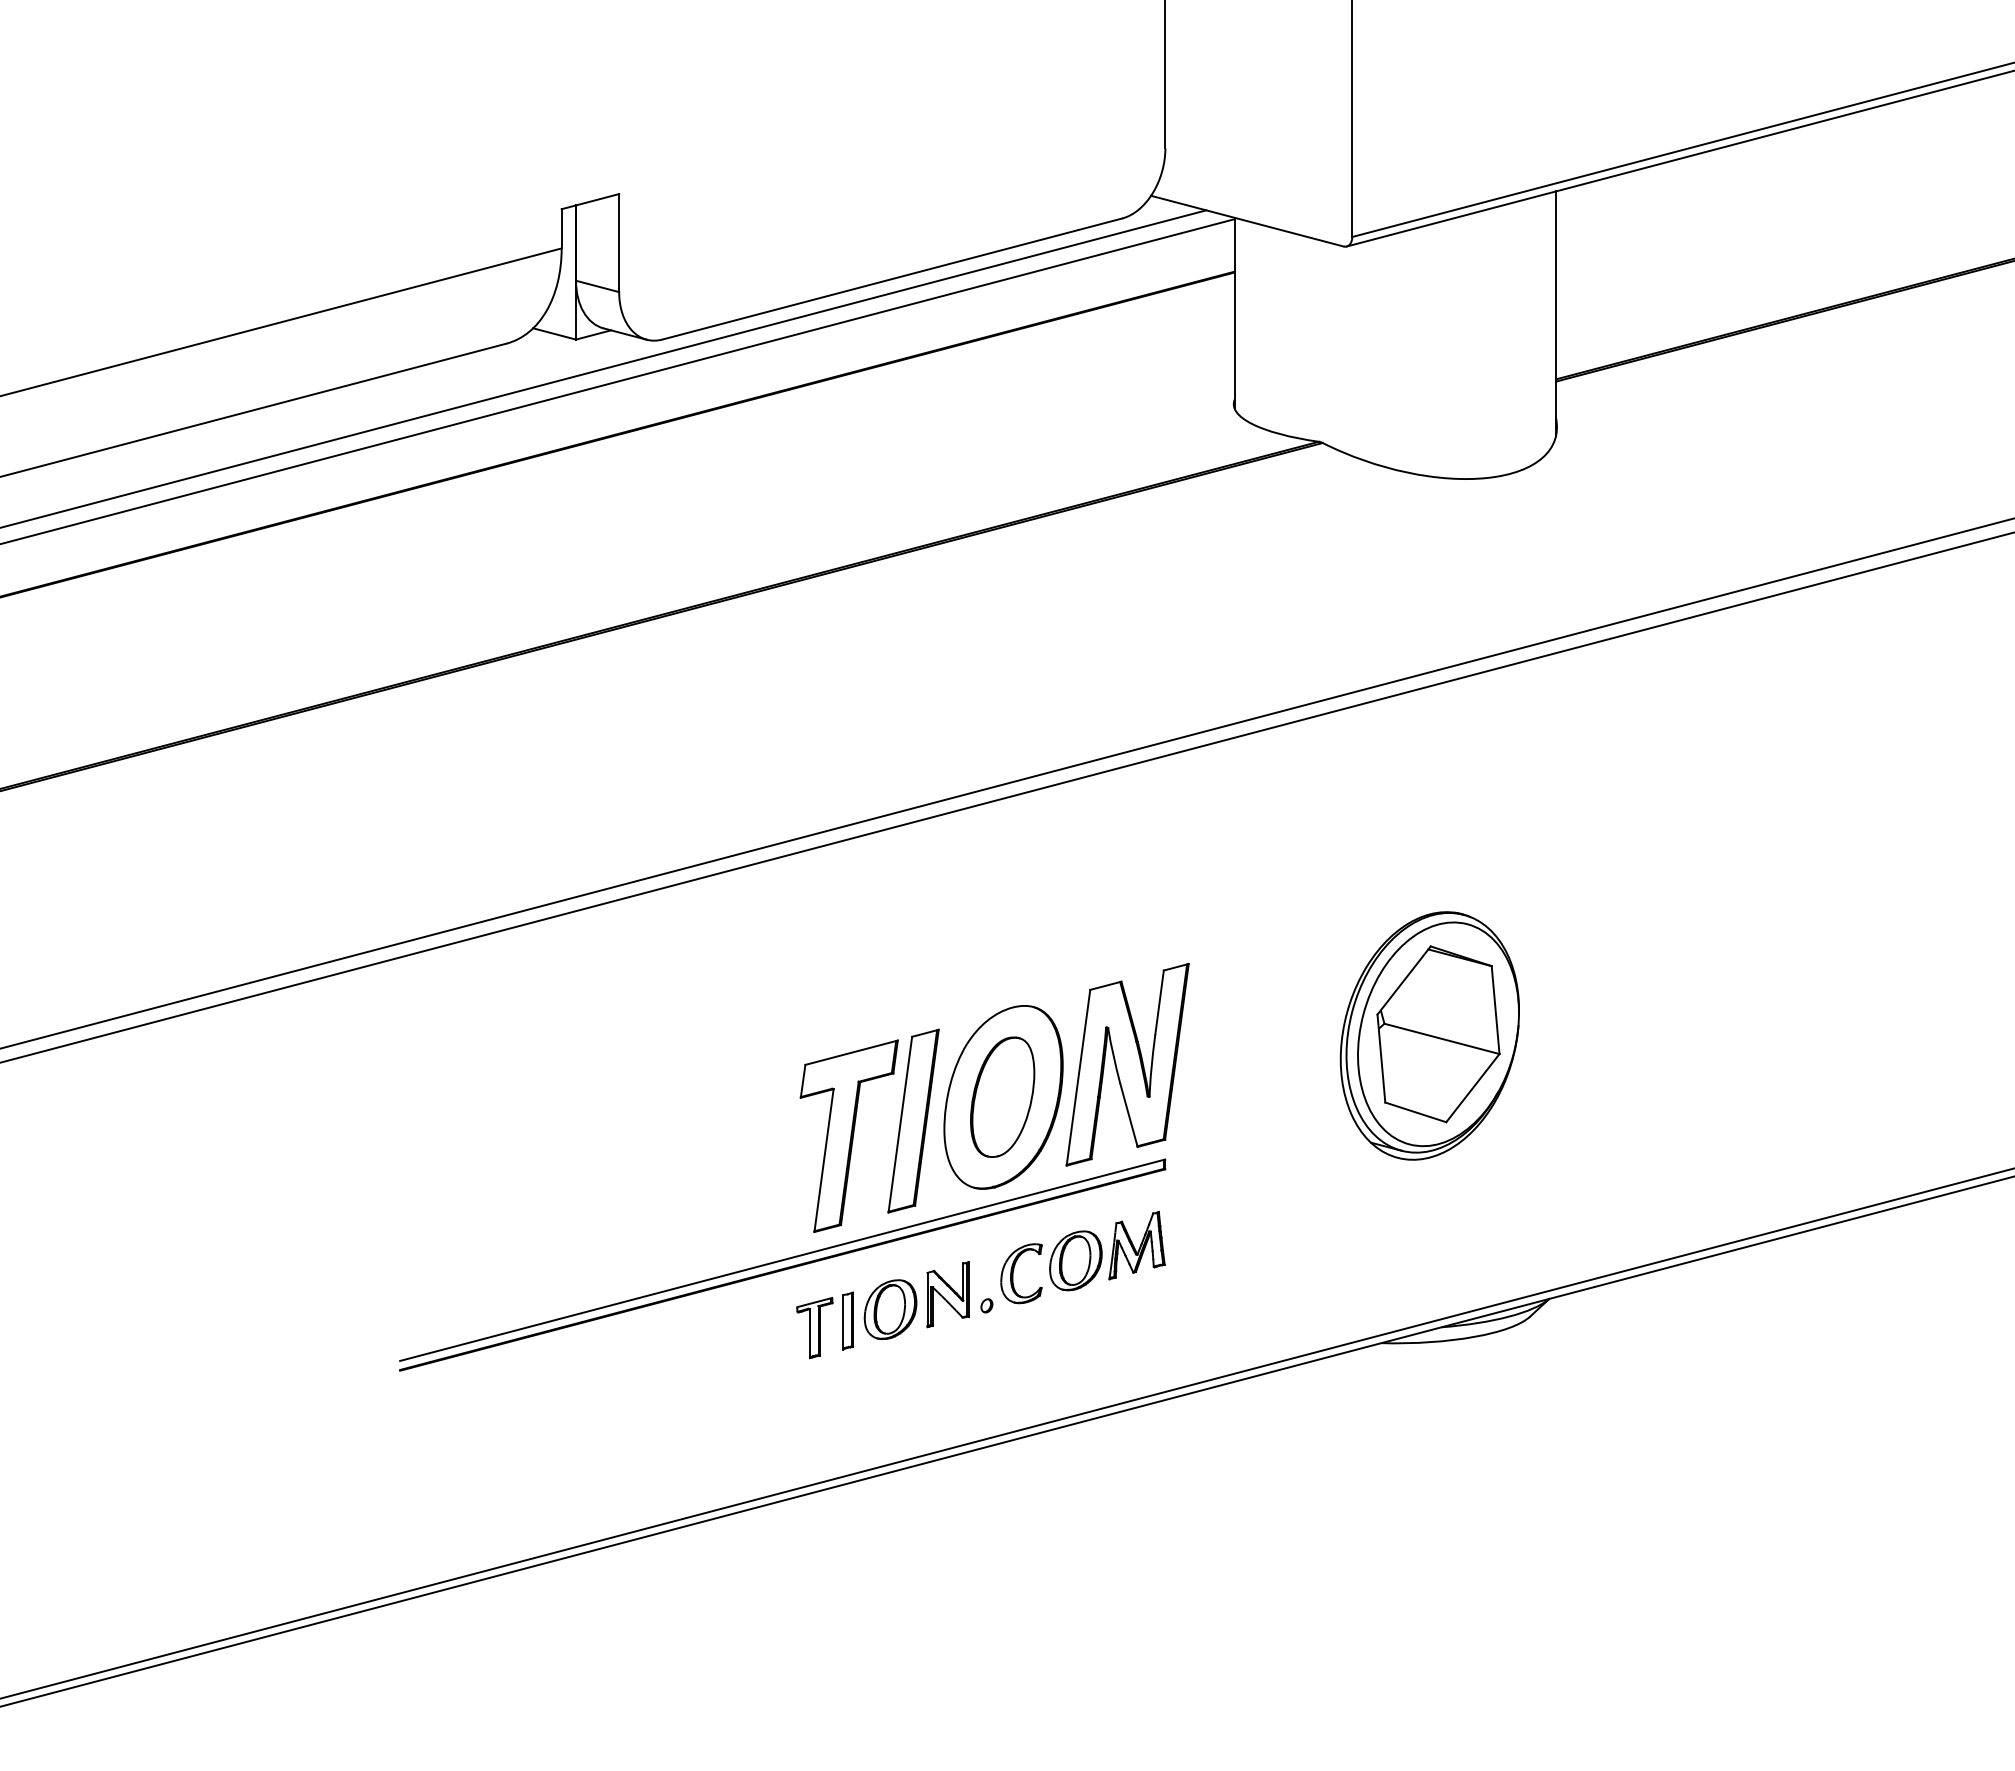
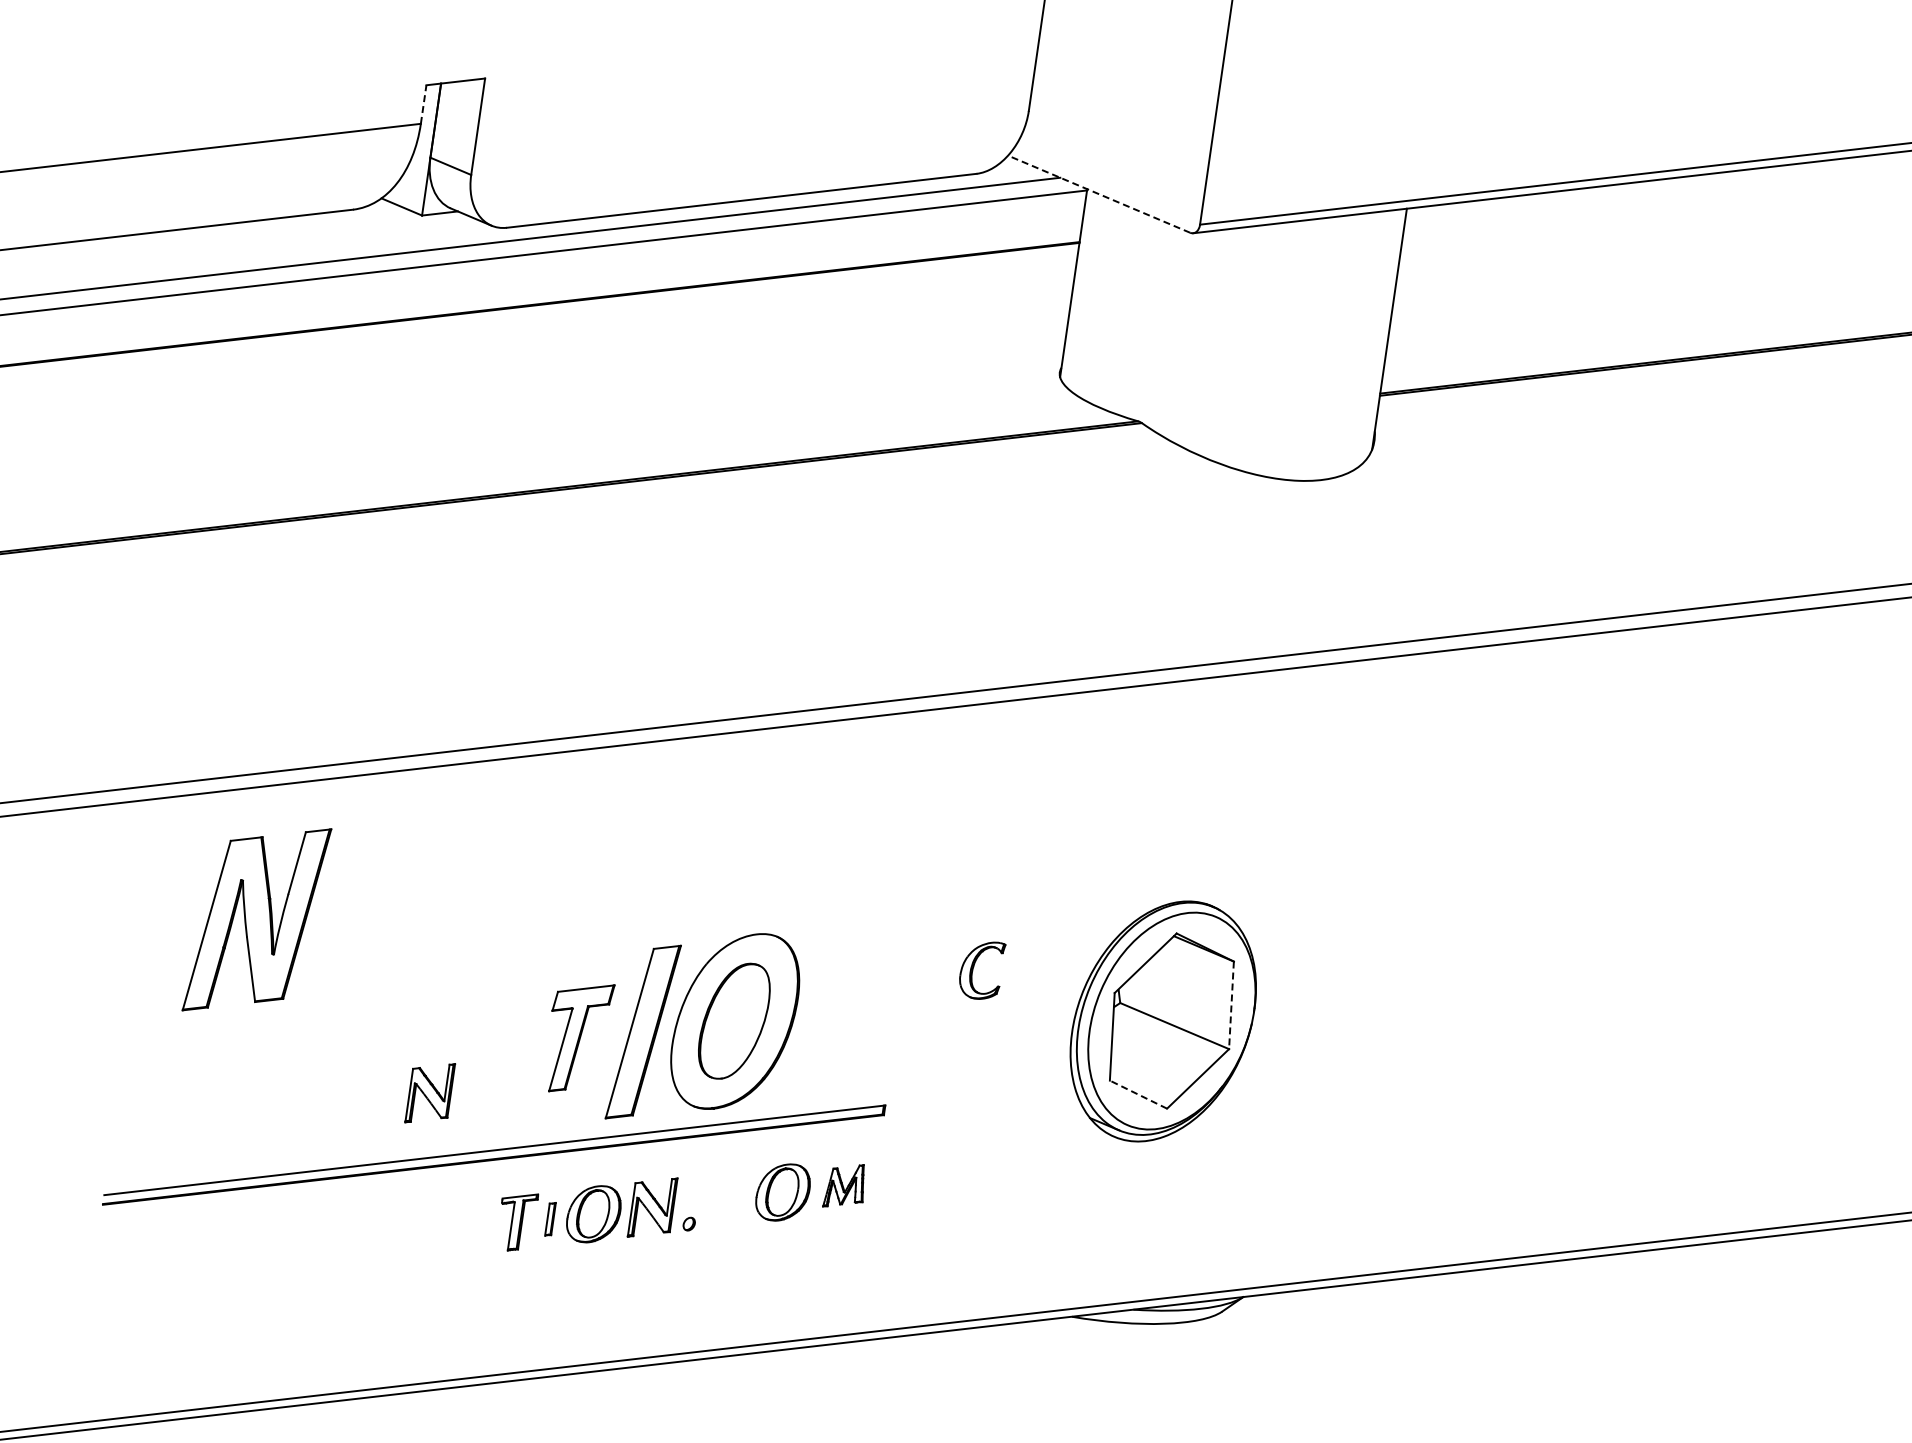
line: (1247, 221) -> (1099, 194), solid -> dashed
line: (561, 228) -> (423, 104), solid -> dashed
line: (1495, 1010) -> (1231, 1005), solid -> dashed
part: (1127, 1064) -> (256, 919), moved
line: (1415, 1112) -> (1138, 1094), solid -> dashed
part: (848, 1135) -> (577, 1036), size x0.6
part: (709, 1212) -> (429, 1093), added
part: (1136, 1245) -> (844, 1185), size x0.7
part: (1013, 1273) -> (973, 968), moved
part: (847, 1320) -> (550, 1218), size x0.6

